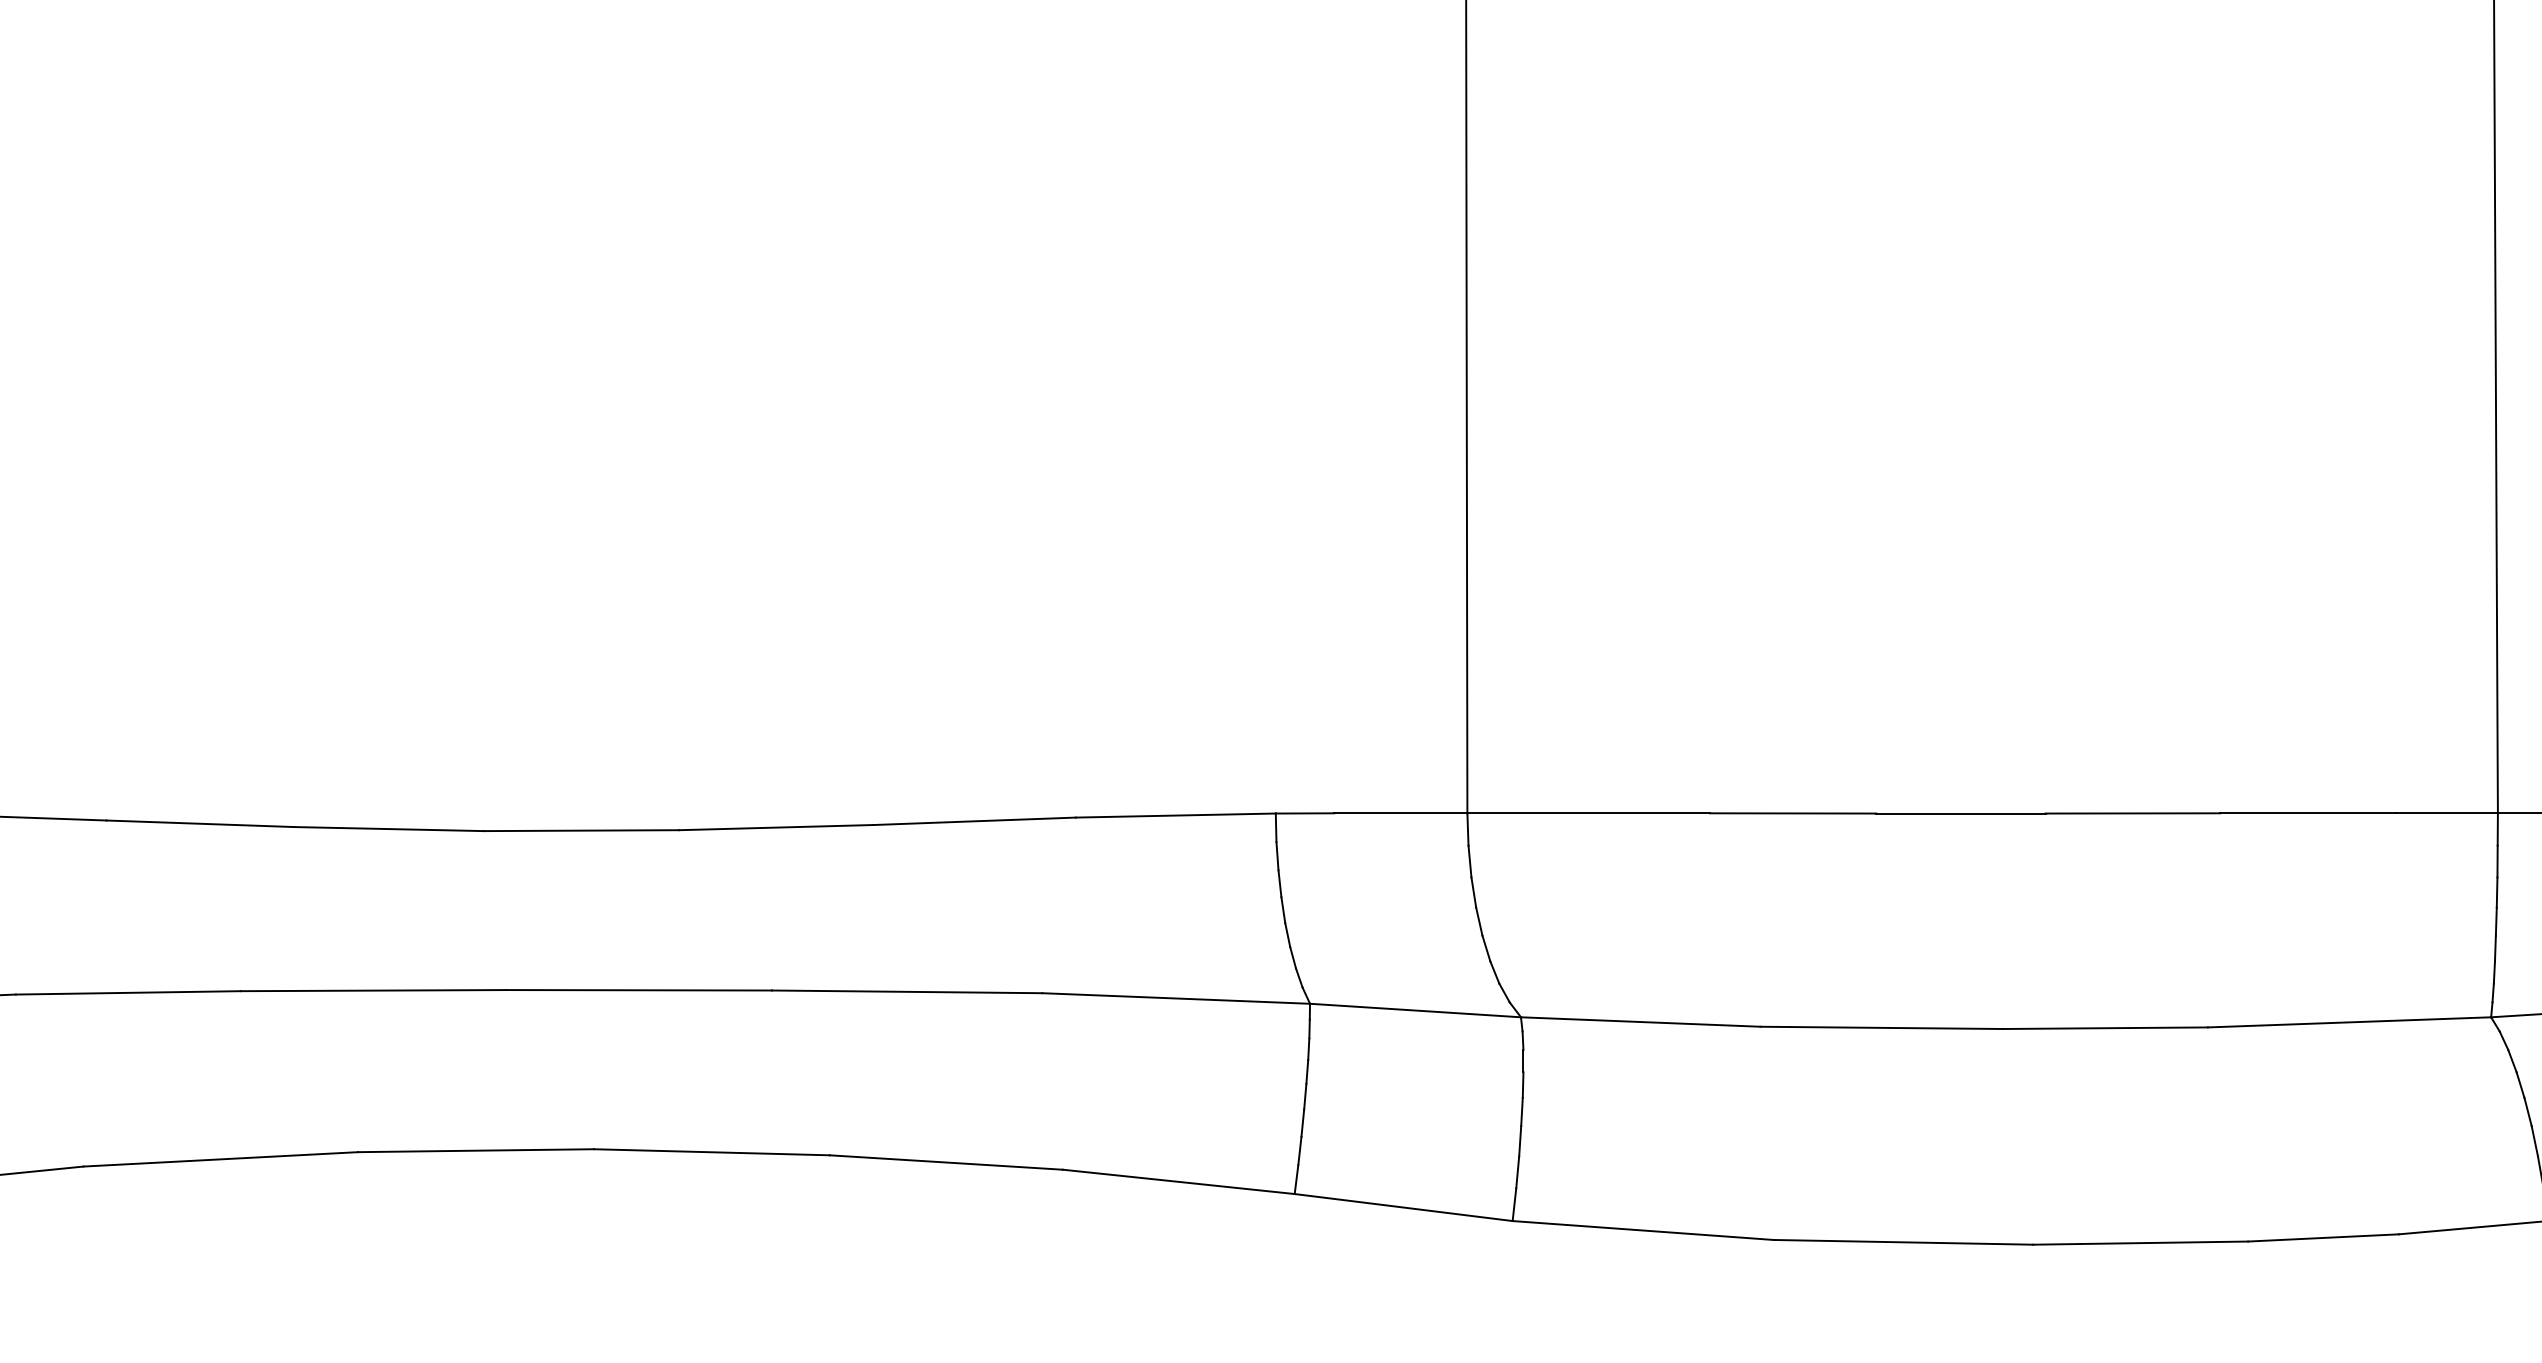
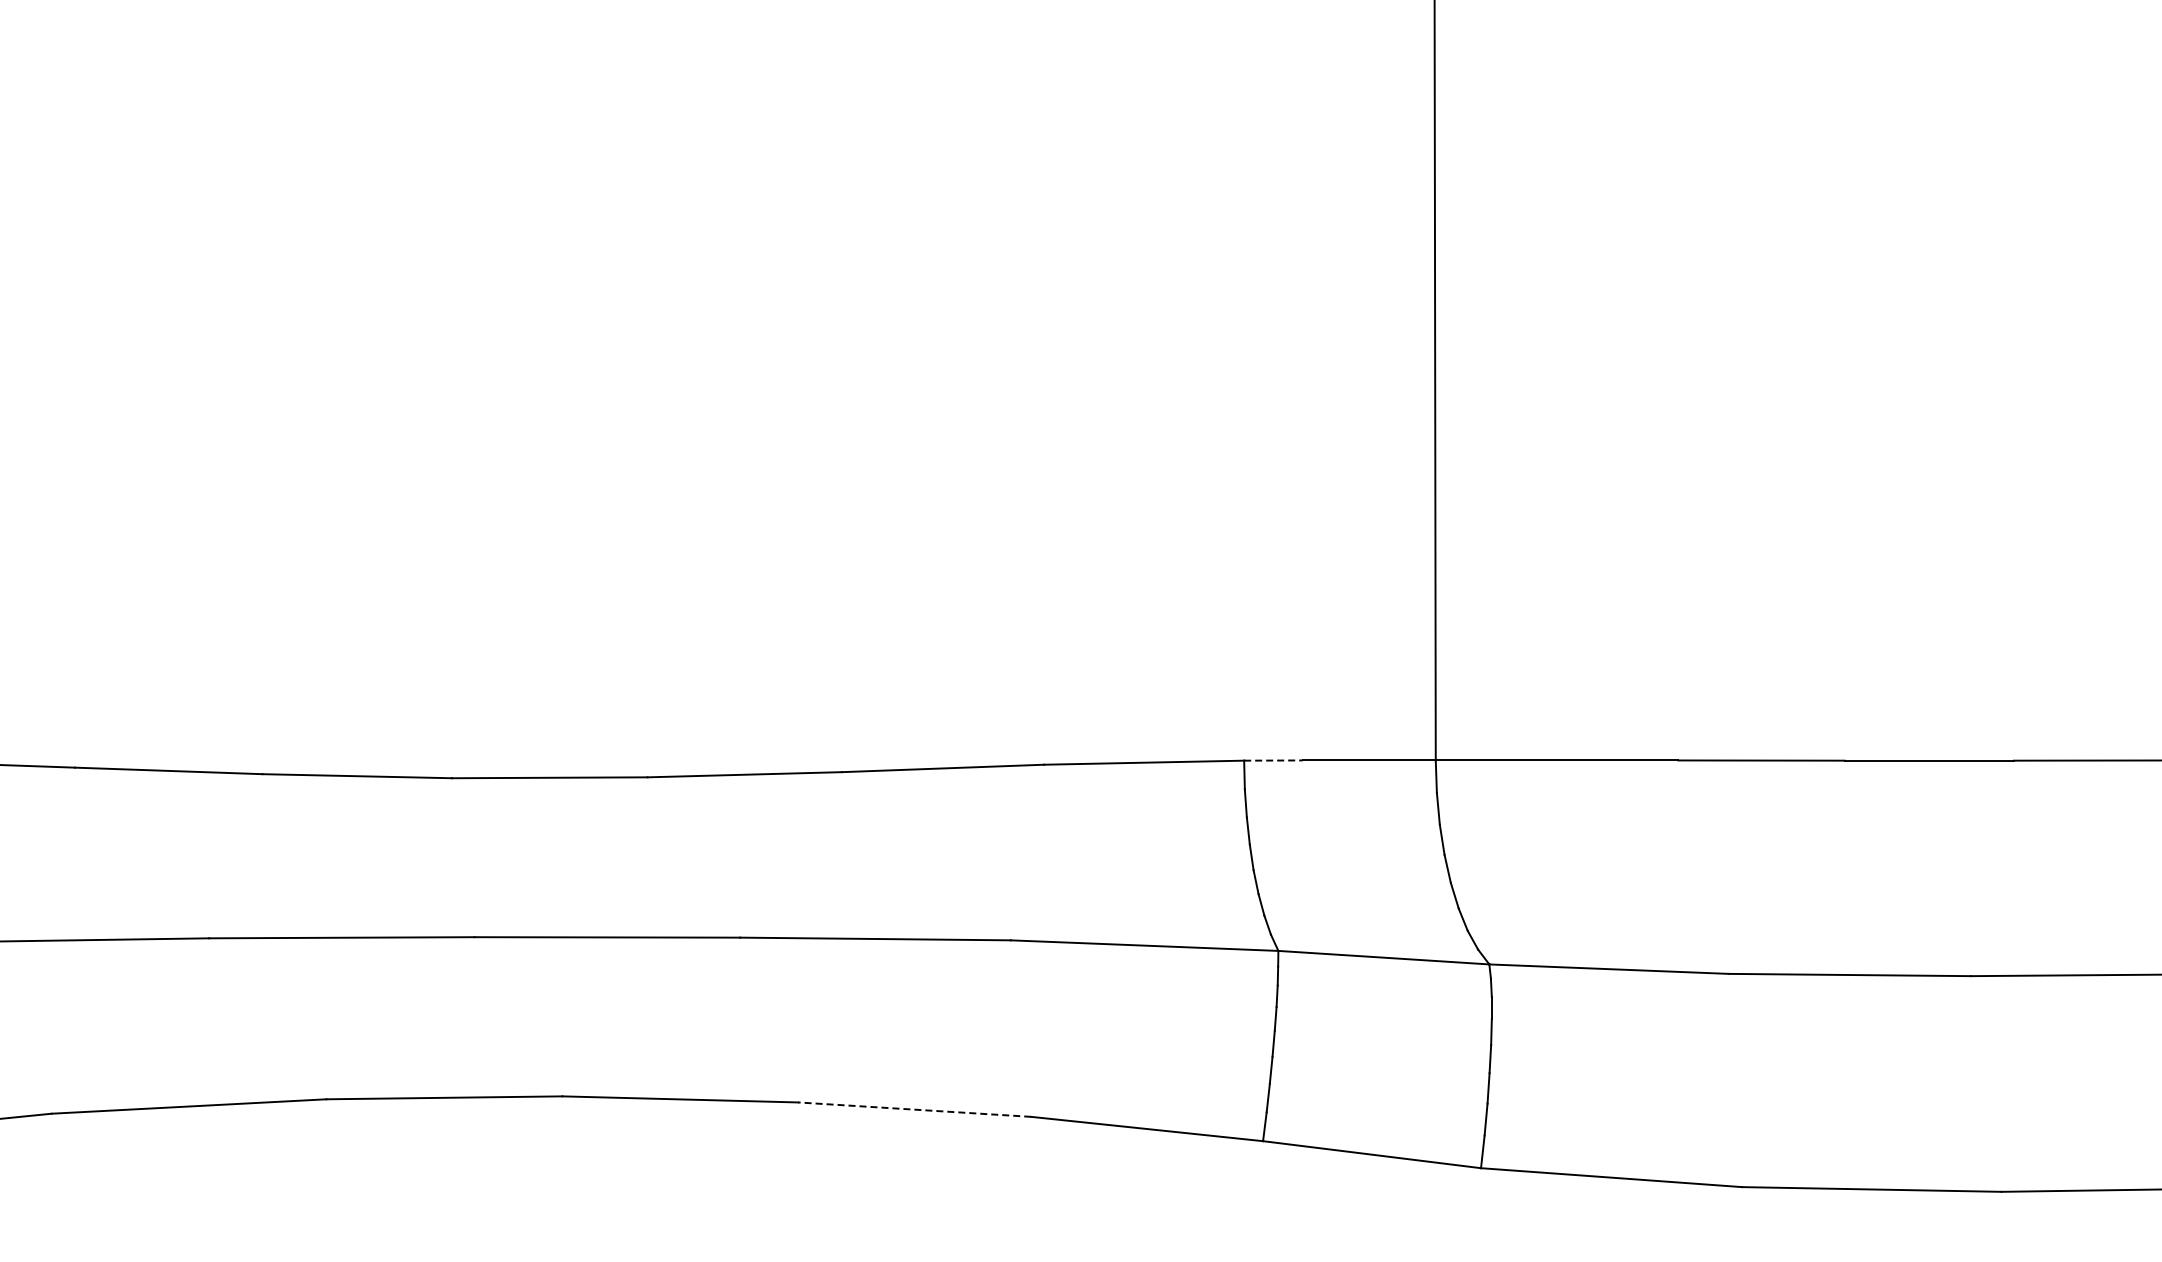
line: (1305, 813) -> (1273, 760), solid -> dashed
line: (946, 1162) -> (914, 1109), solid -> dashed

